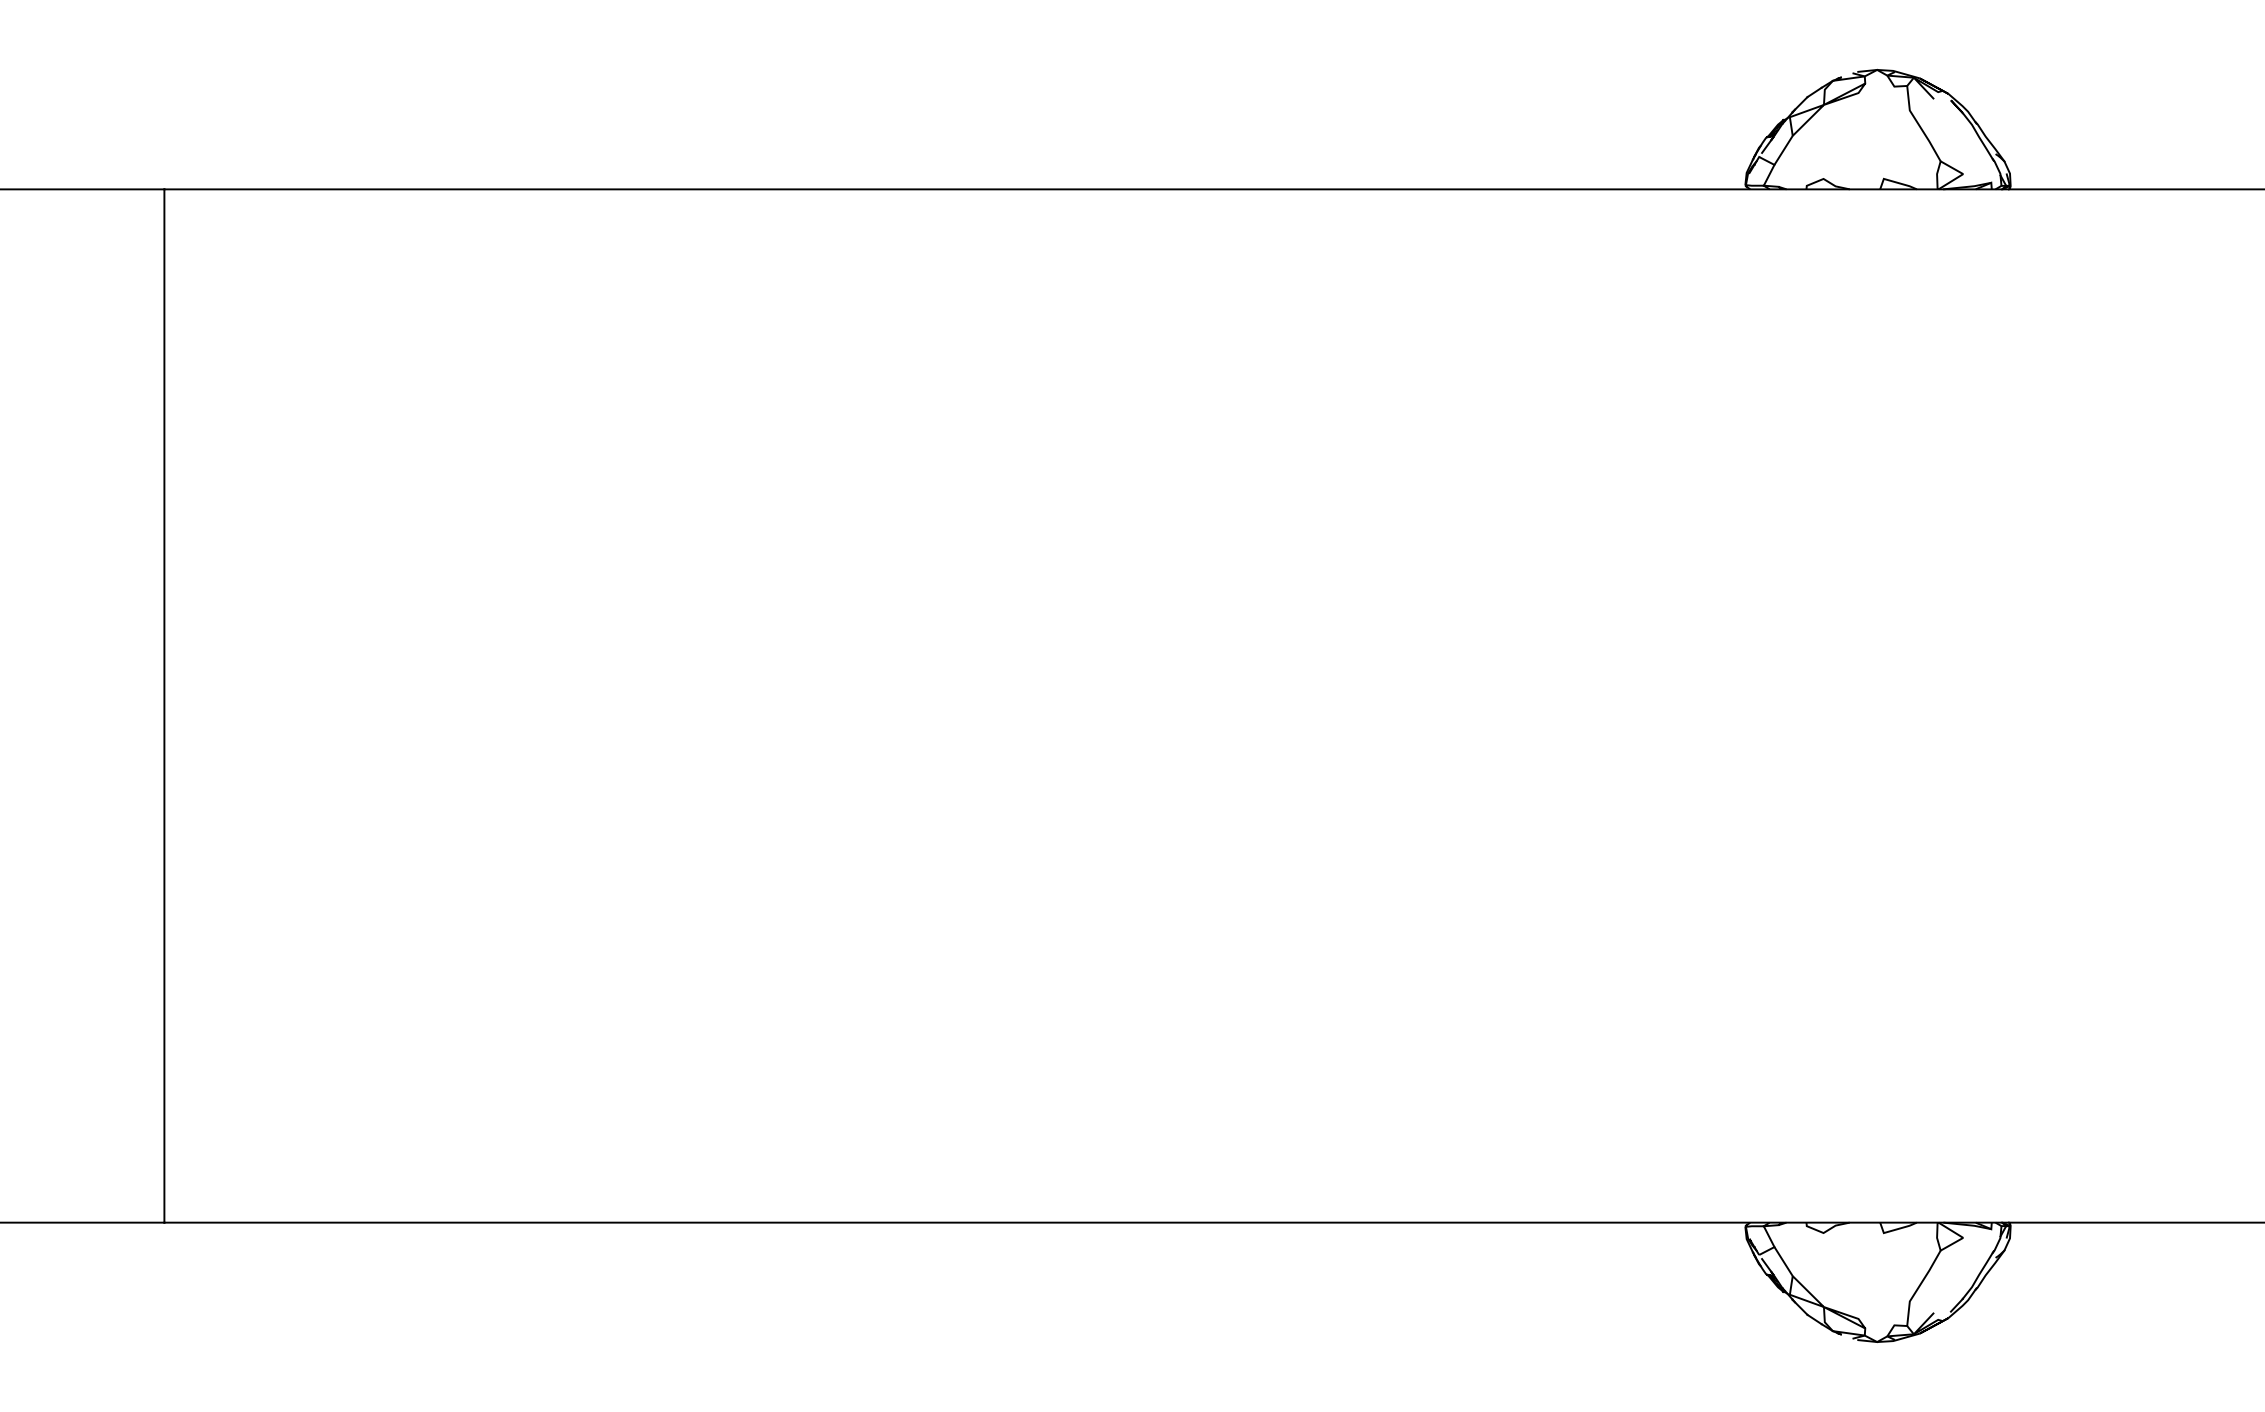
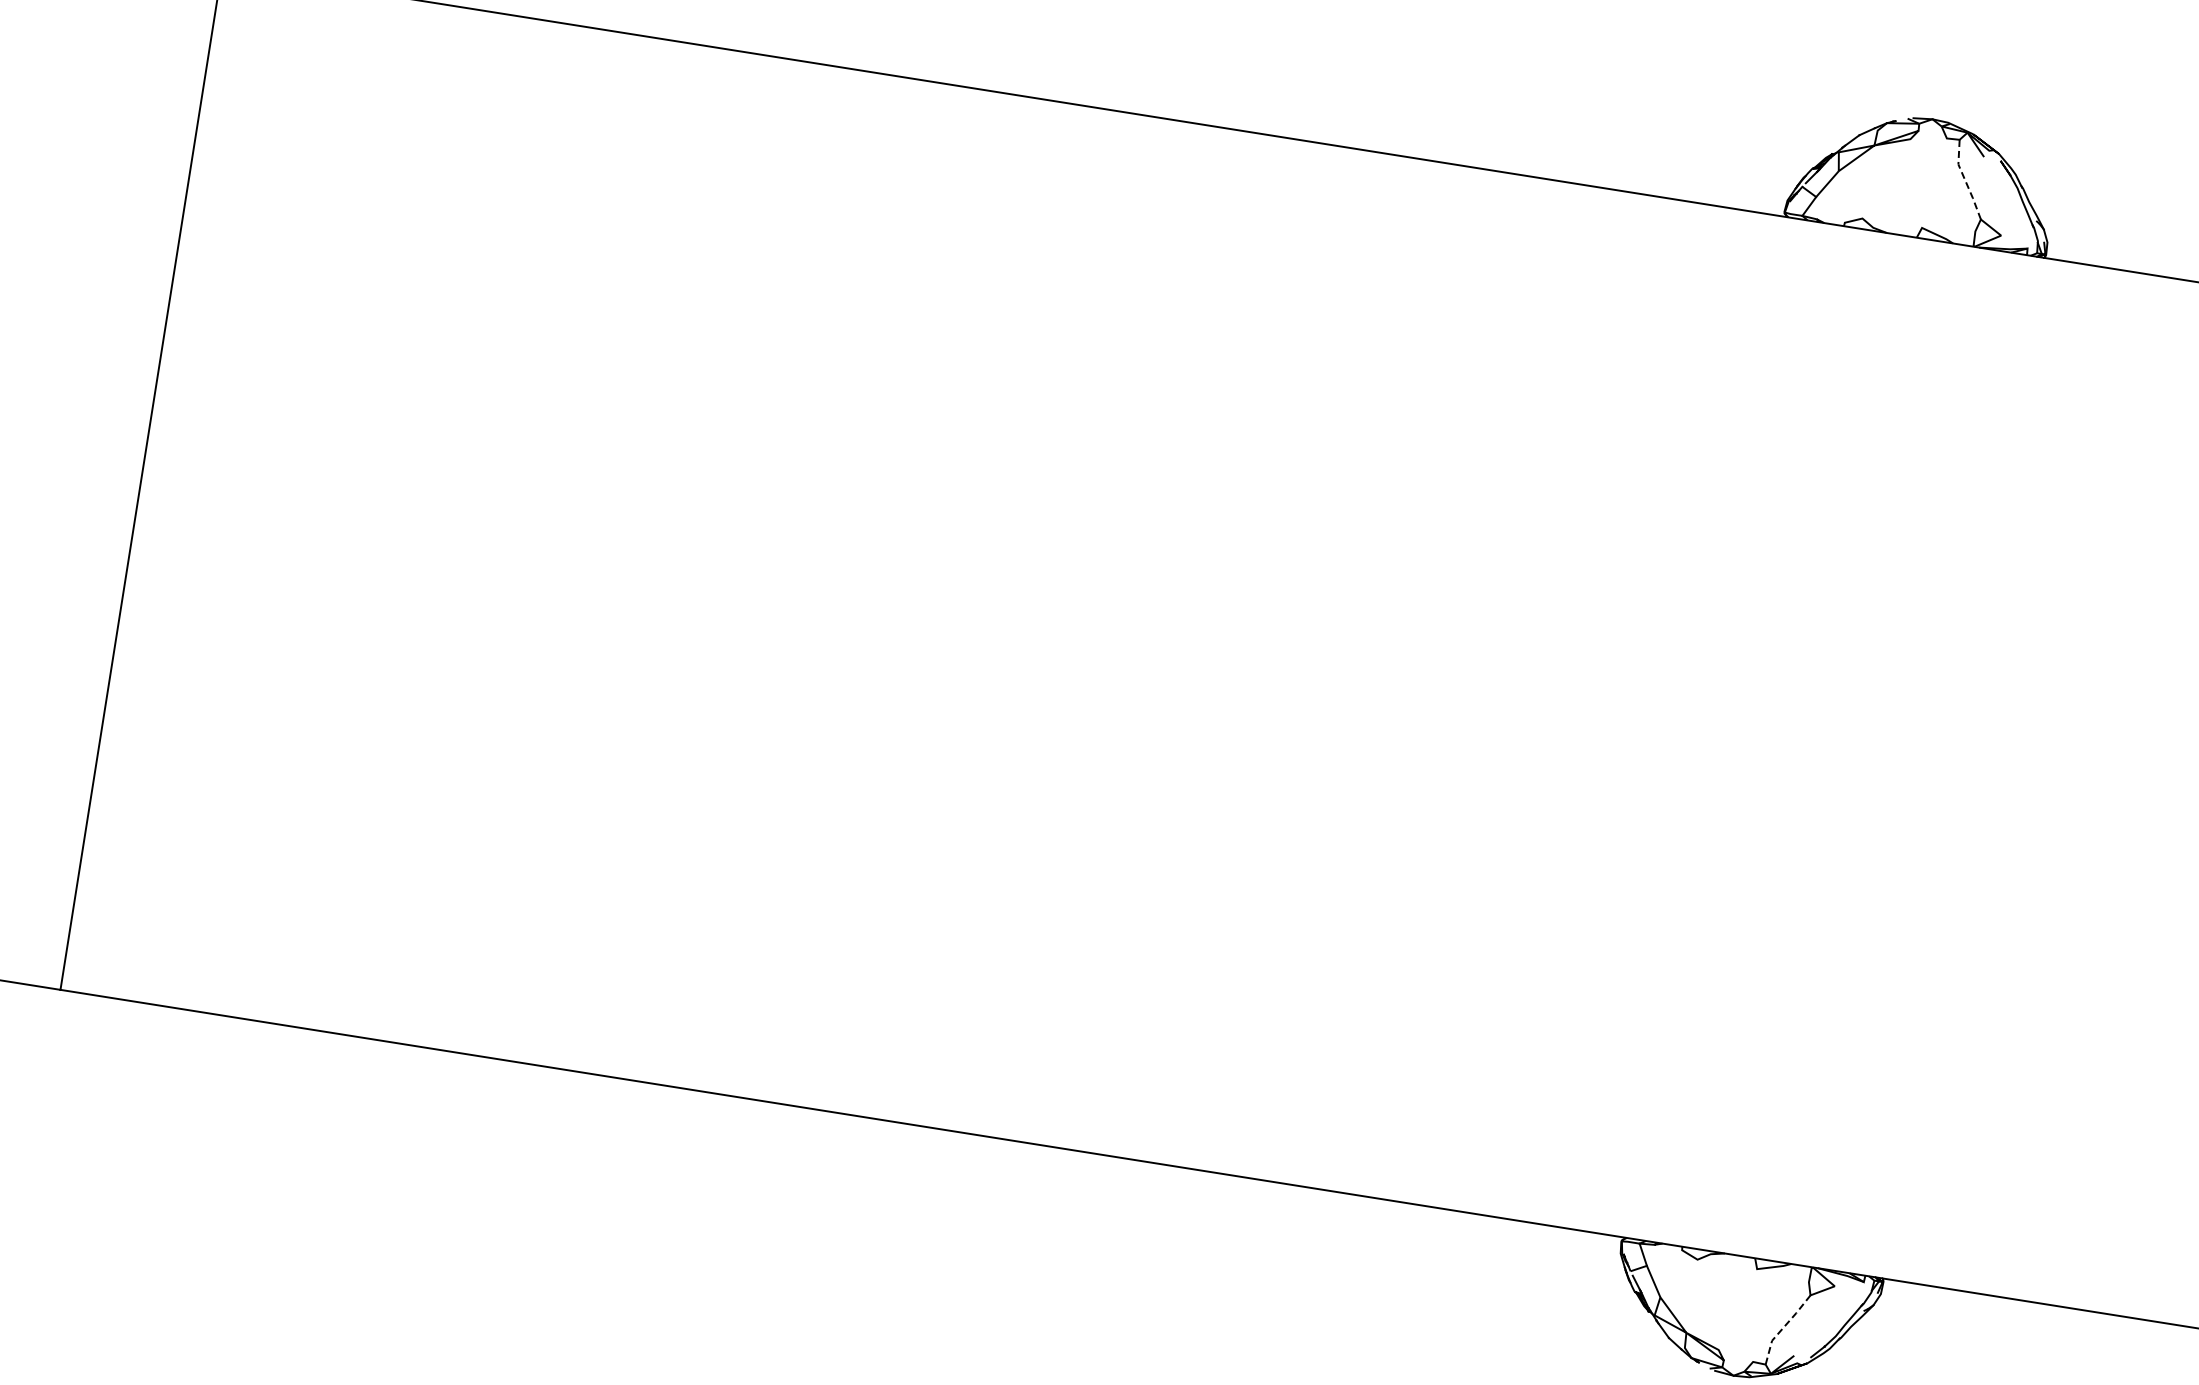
line: (1918, 124) -> (1964, 179), solid -> dashed
line: (1918, 1287) -> (1782, 1328), solid -> dashed

